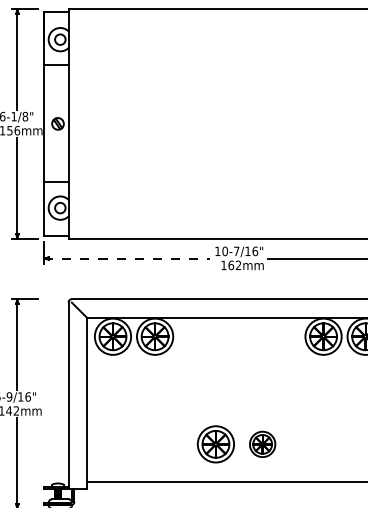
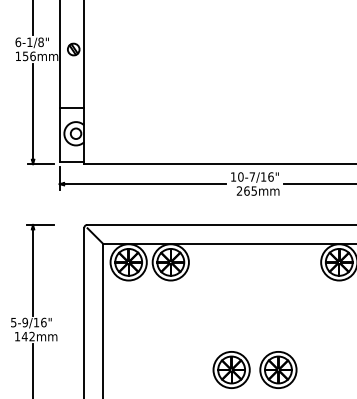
line: (127, 258) -> (143, 184), dashed -> solid
text: (231, 265) -> (247, 191), 162mm -> 265mm
part: (262, 444) -> (278, 370), size x1.43

